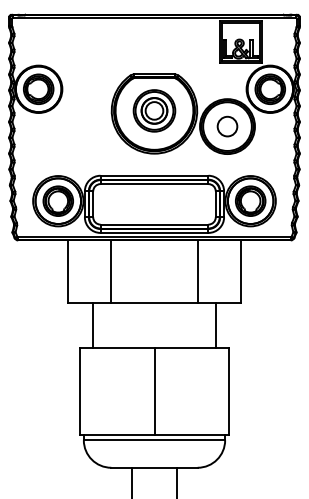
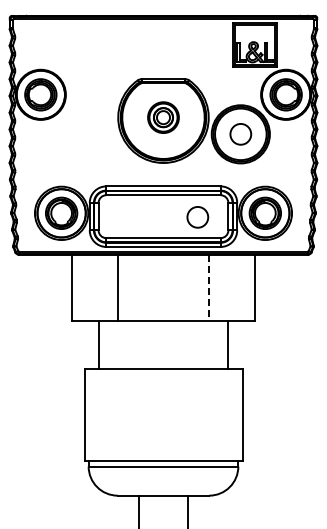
part: (154, 110) -> (163, 117), size x0.7
circle: (186, 205) -> (197, 217), added
line: (197, 272) -> (209, 288), solid -> dashed
line: (154, 391) -> (163, 414), removed

